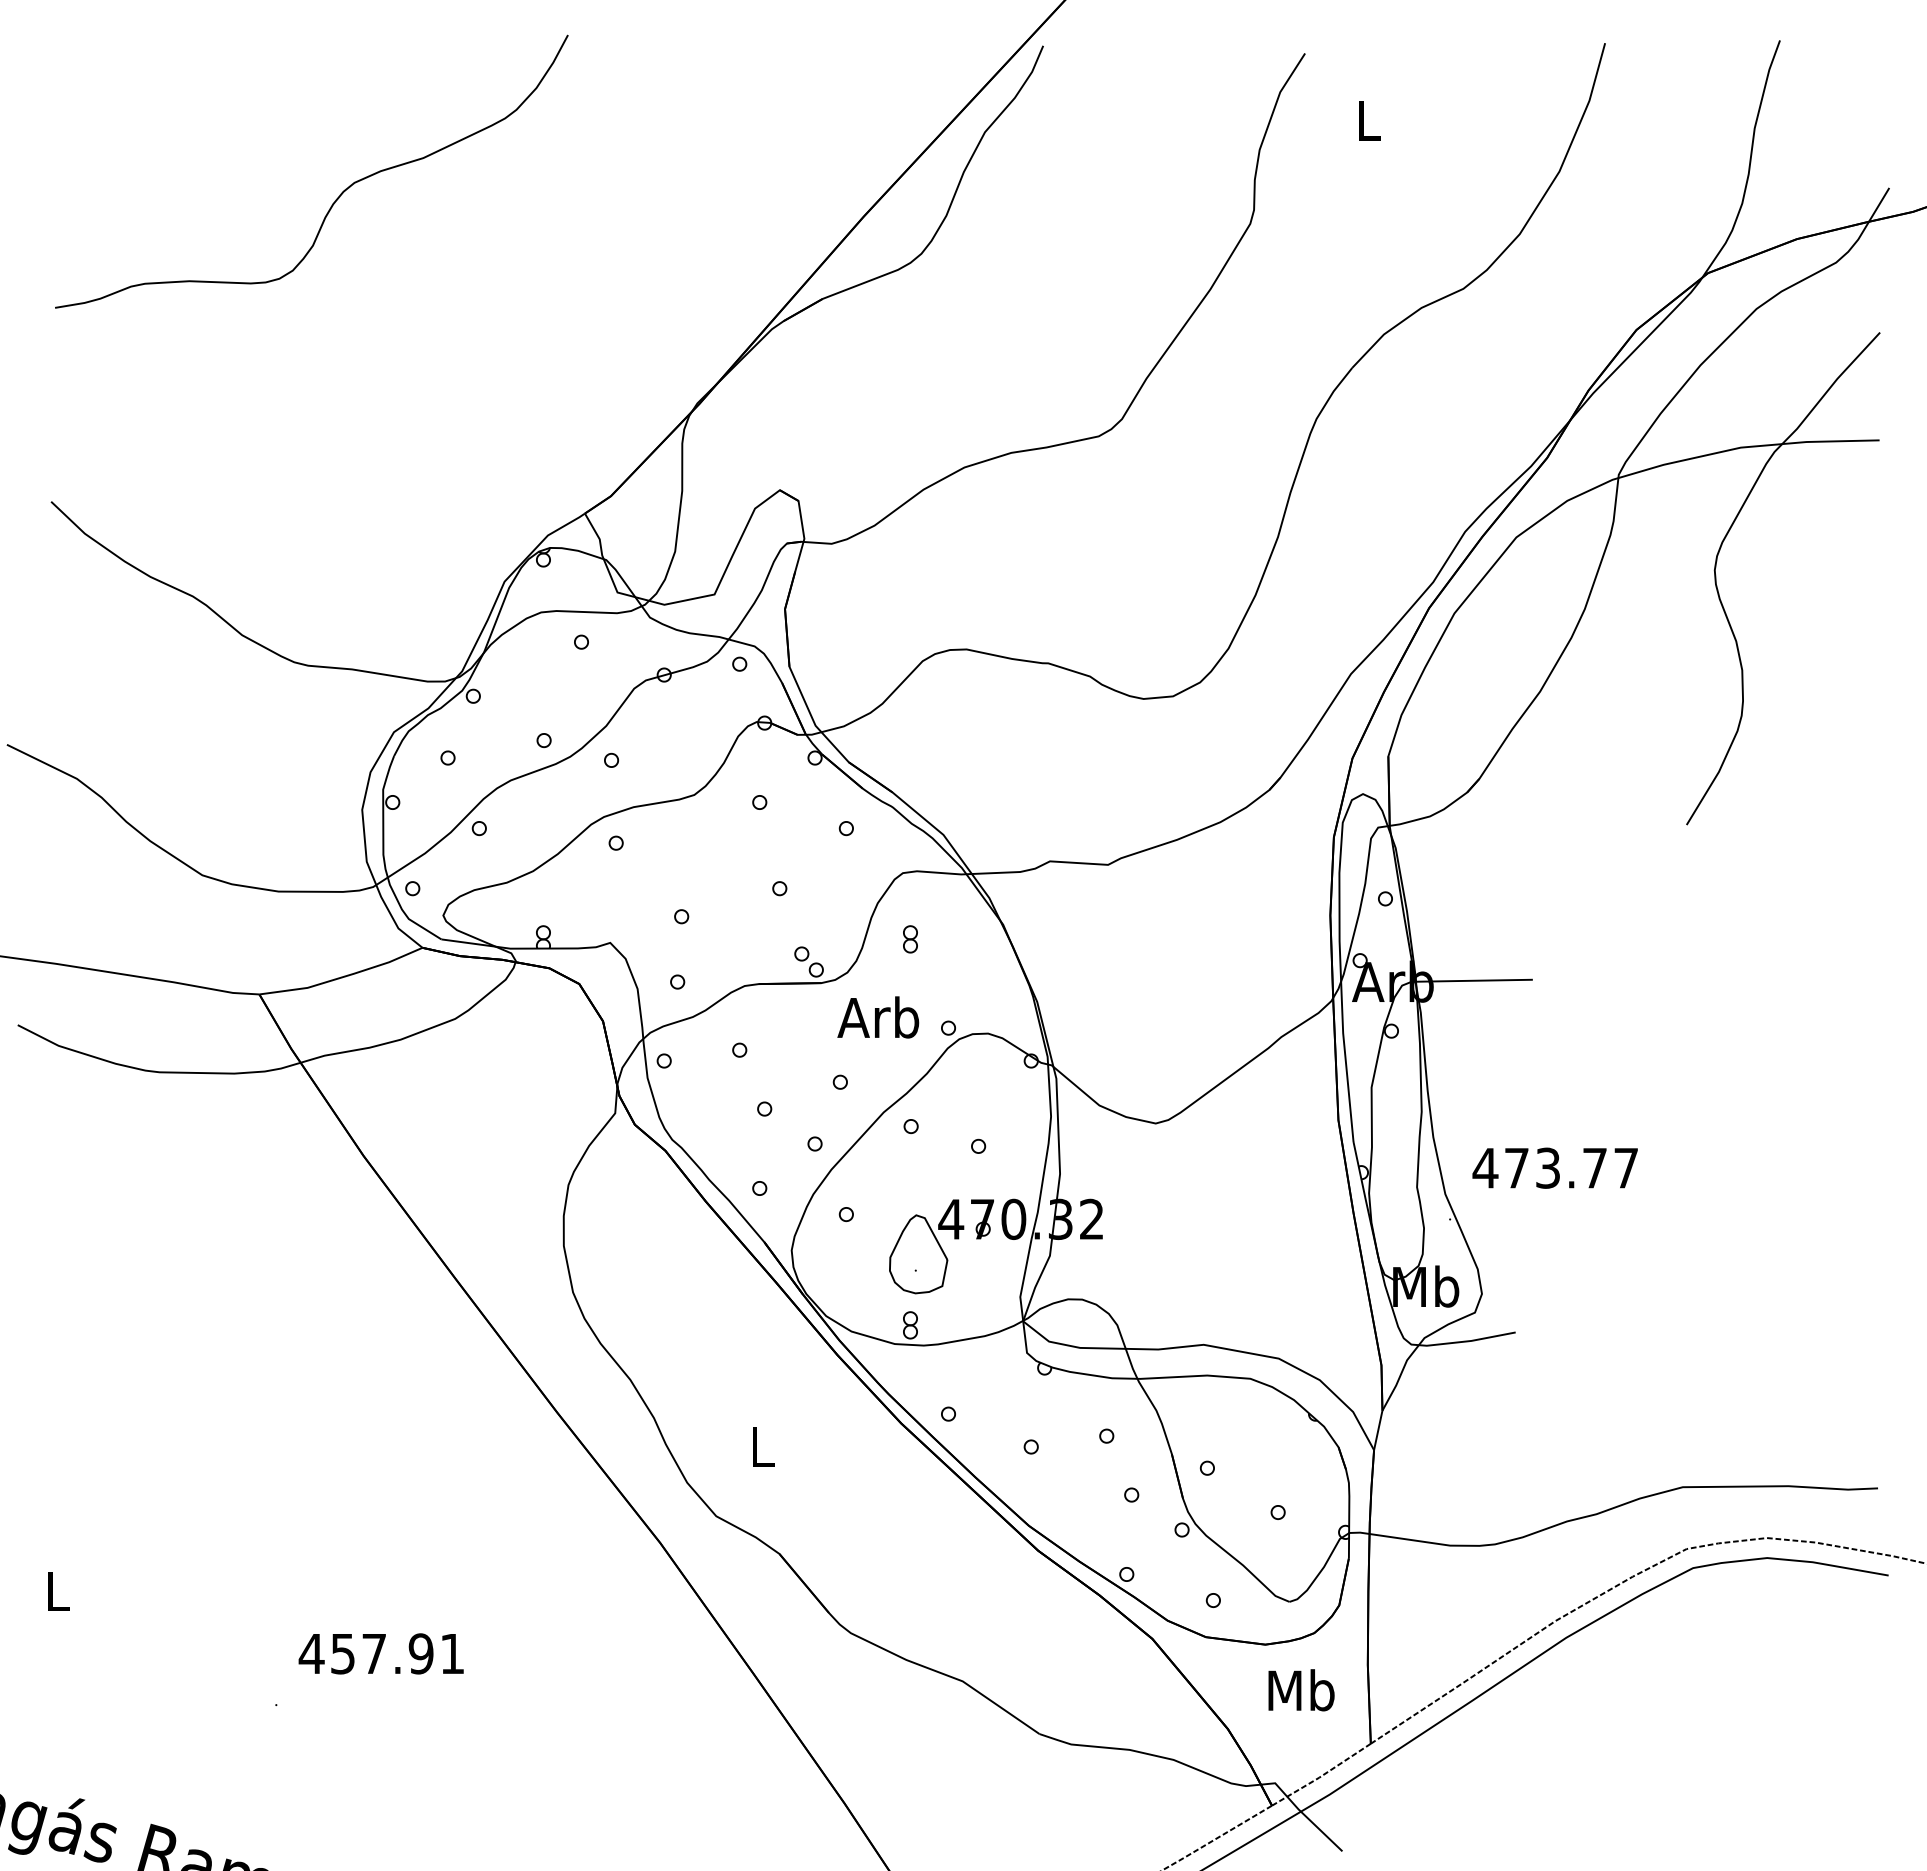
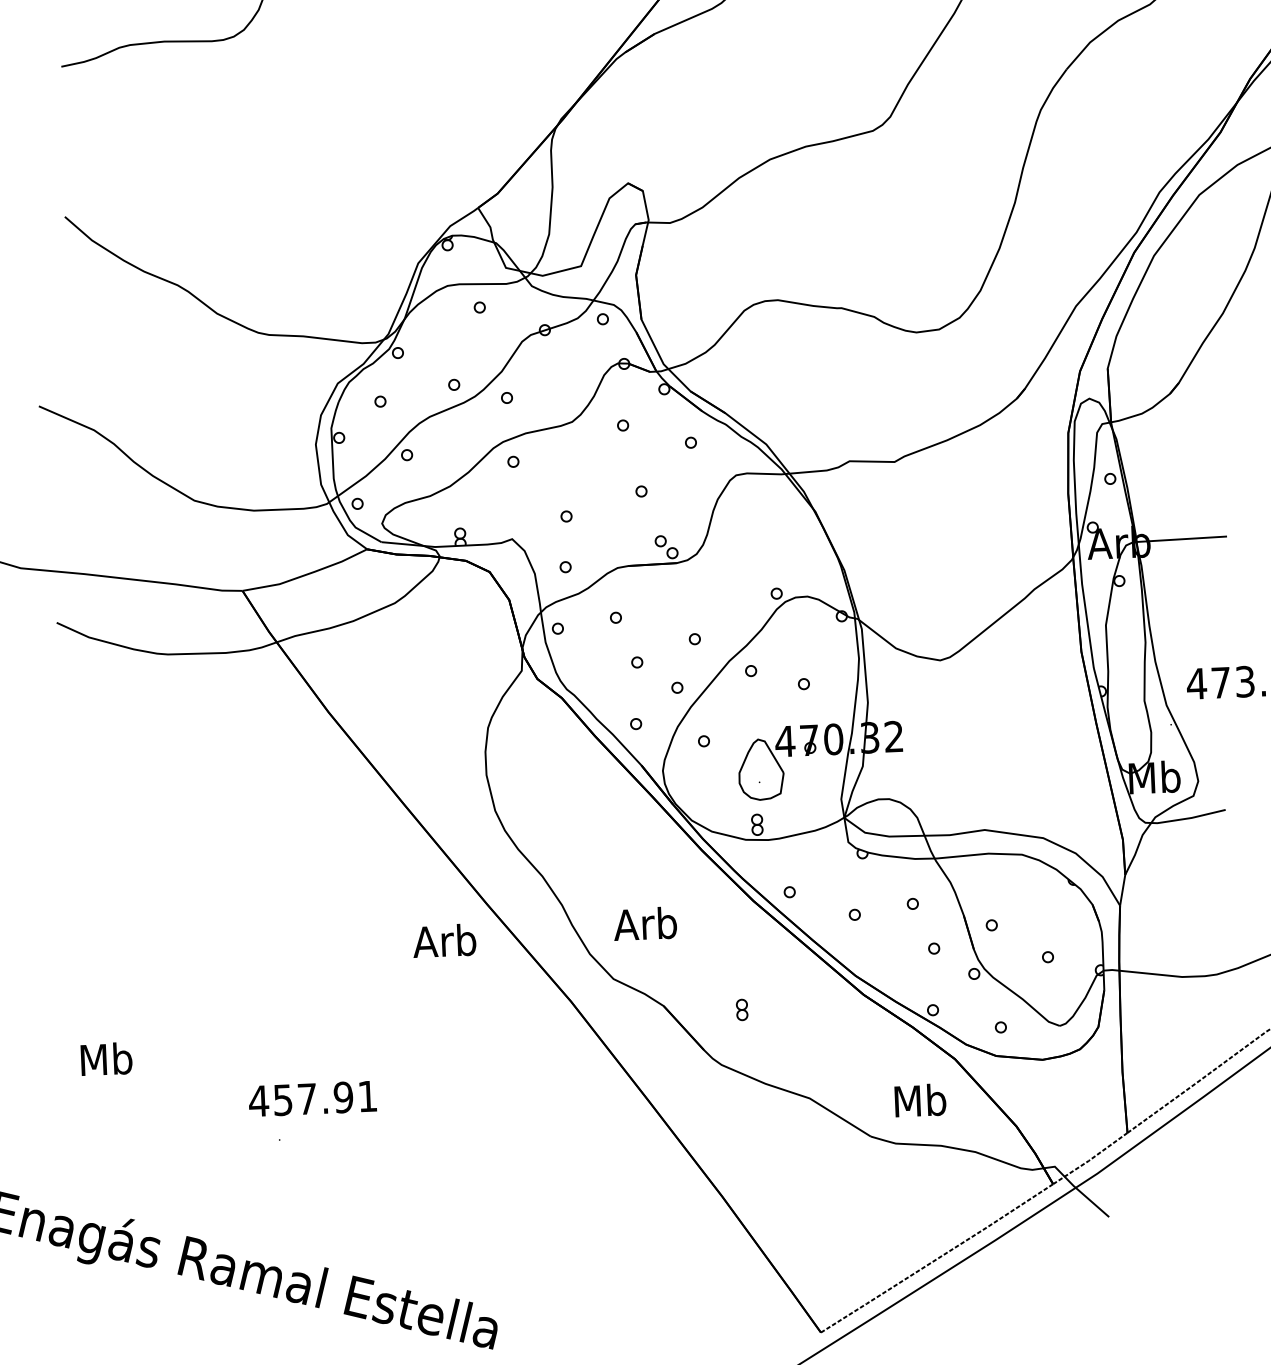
part: (910, 939) -> (742, 1010), moved
text: (878, 1017) -> (444, 940), moved
text: (760, 1446) -> (645, 923), L -> Arb
text: (57, 1591) -> (106, 1059), L -> Mb
text: (380, 1653) -> (312, 1098), moved
text: (1301, 1690) -> (920, 1100), moved

